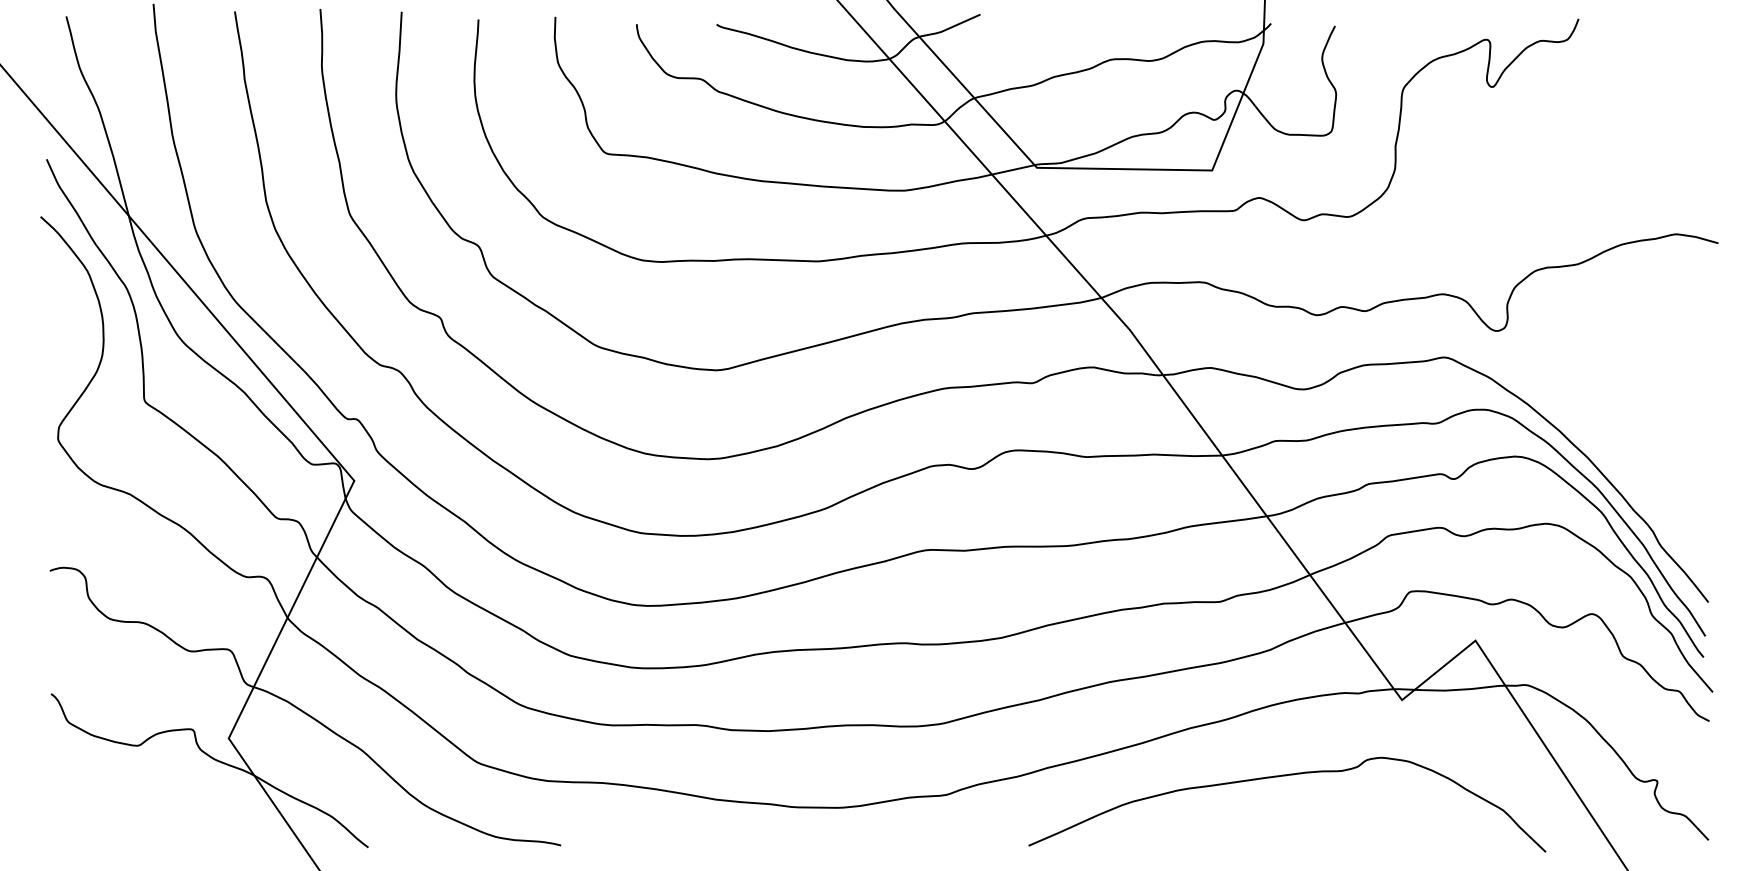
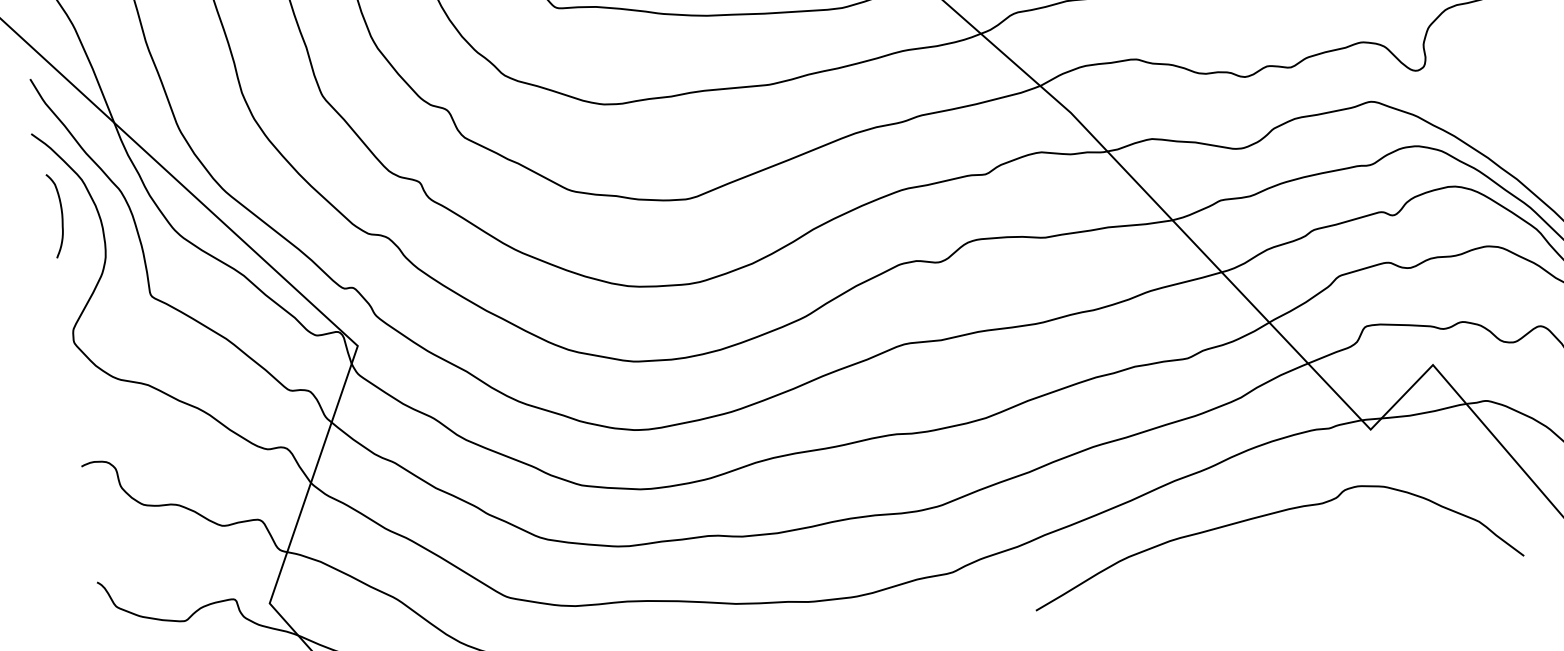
curve: (61, 305) -> (61, 215), added

